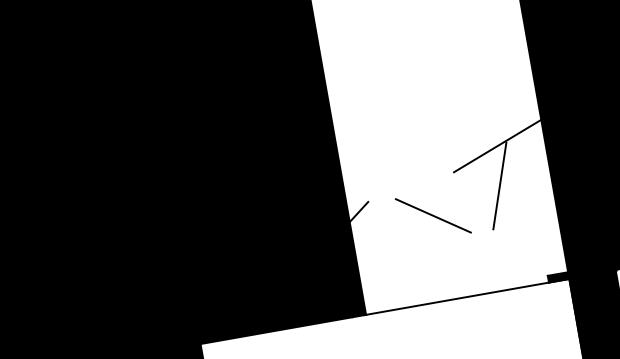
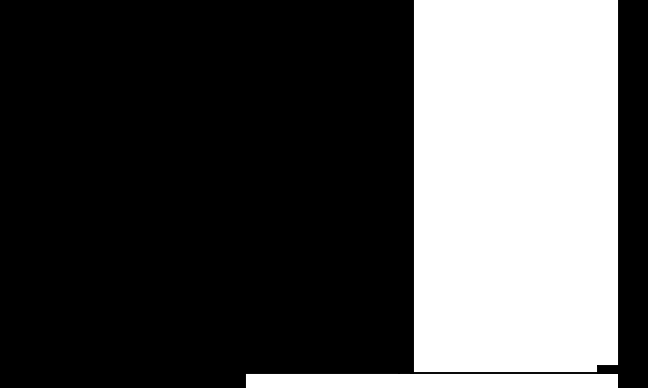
hatch: (447, 187) -> (515, 261), removed

